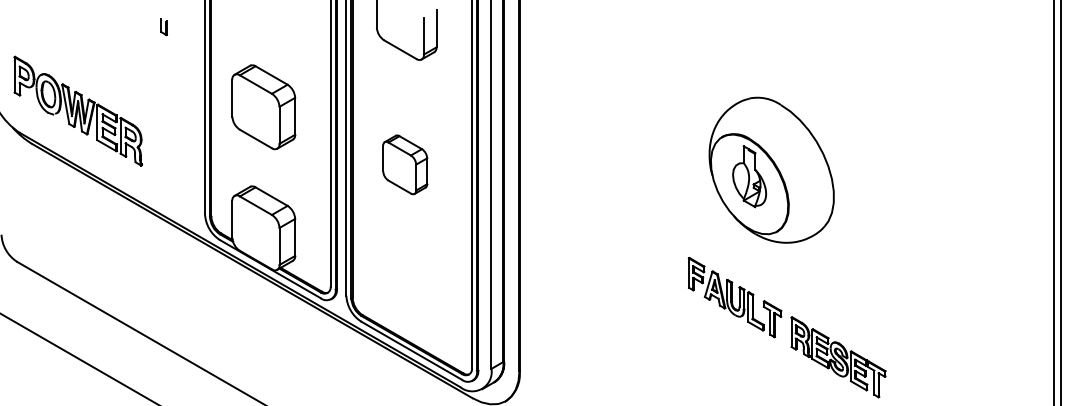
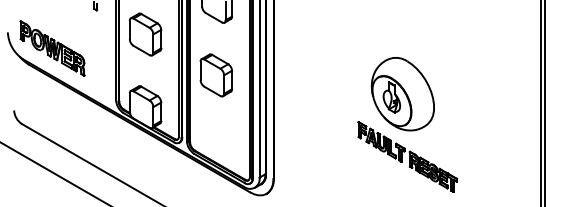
part: (263, 107) -> (145, 34), moved
part: (405, 164) -> (216, 75), size x1.43
part: (770, 170) -> (402, 94), moved

